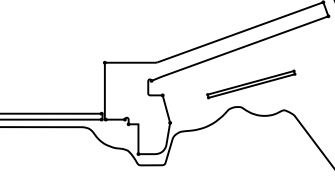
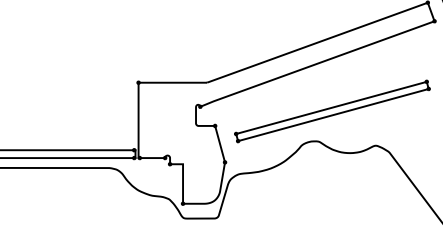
part: (251, 84) -> (332, 111), size x1.67

